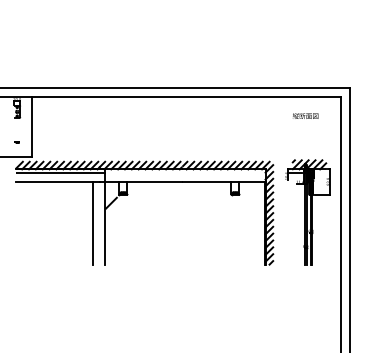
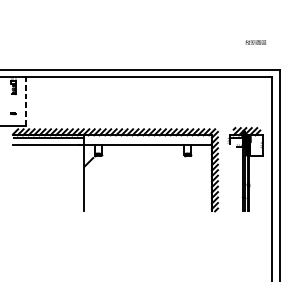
text: (305, 115) -> (255, 42), moved
line: (32, 126) -> (25, 101), solid -> dashed
line: (92, 223) -> (73, 178), removed

